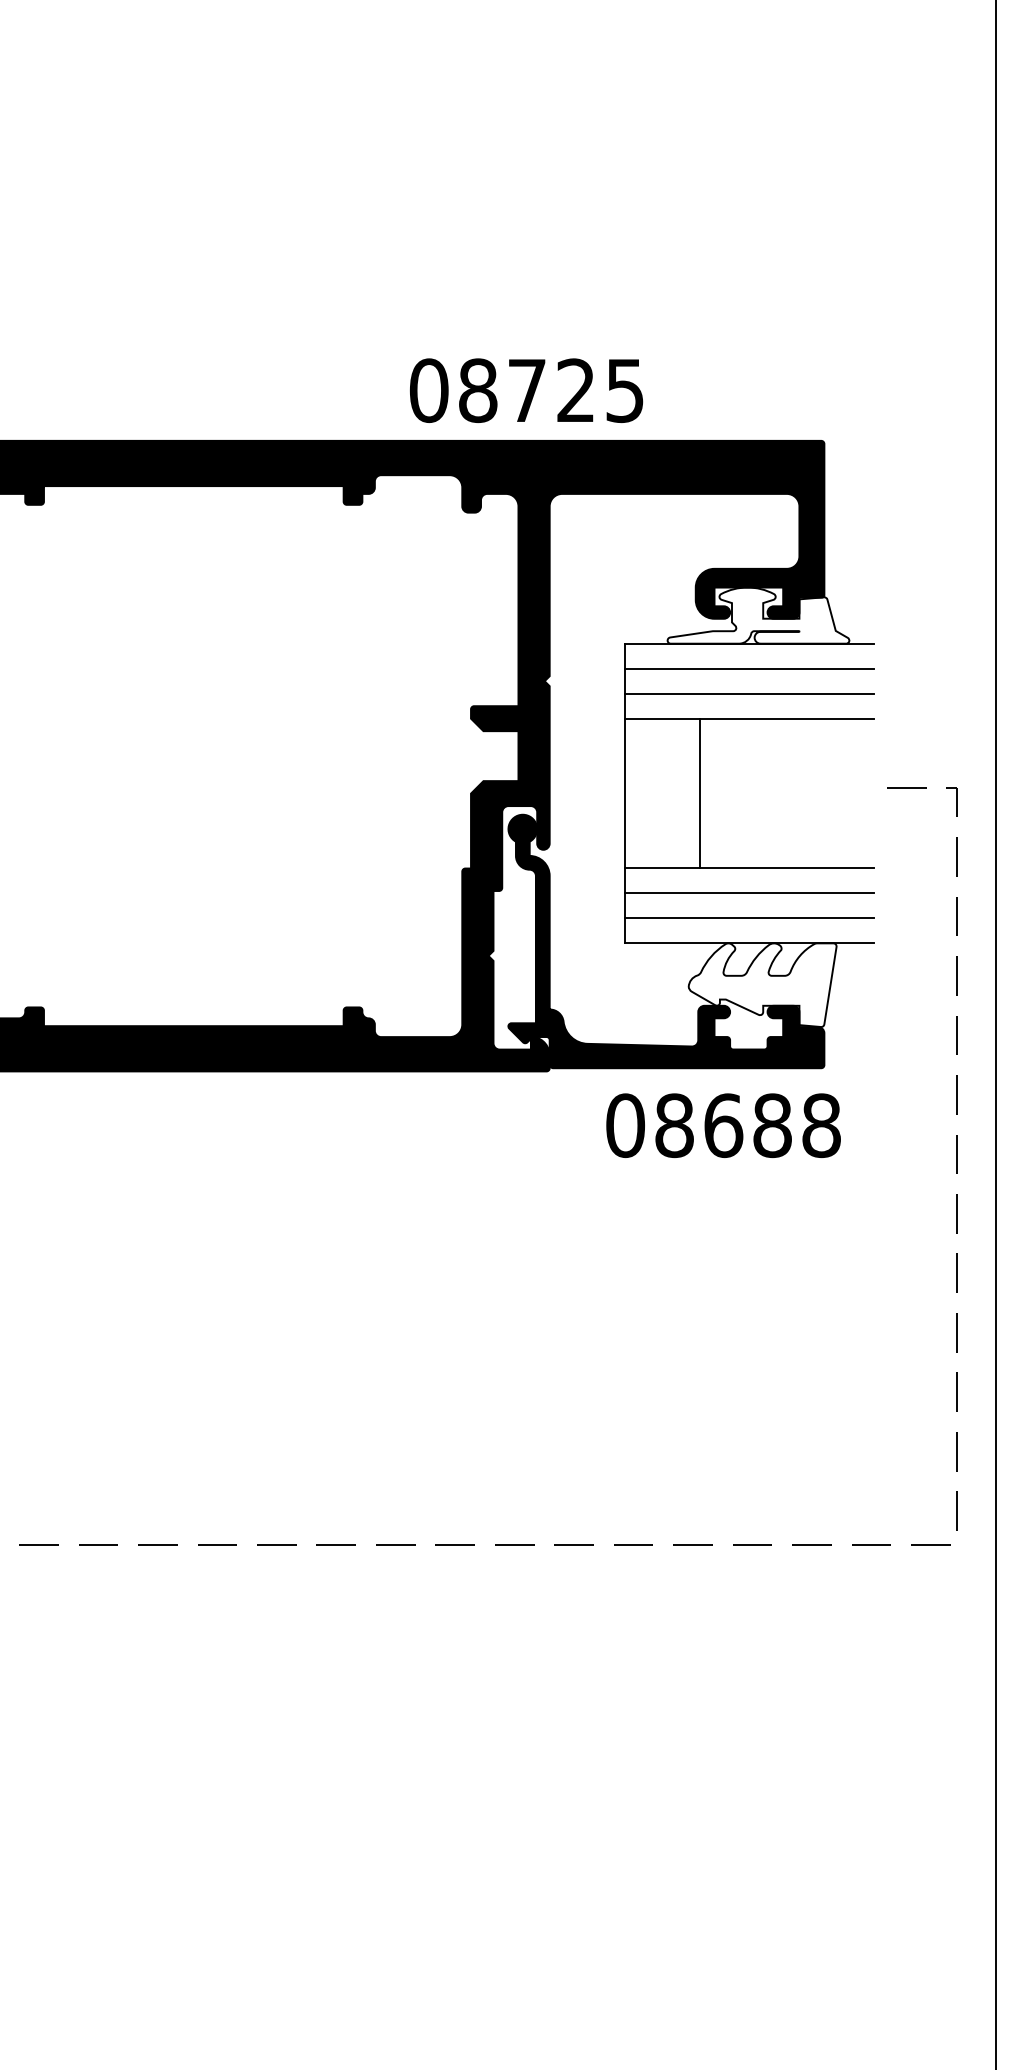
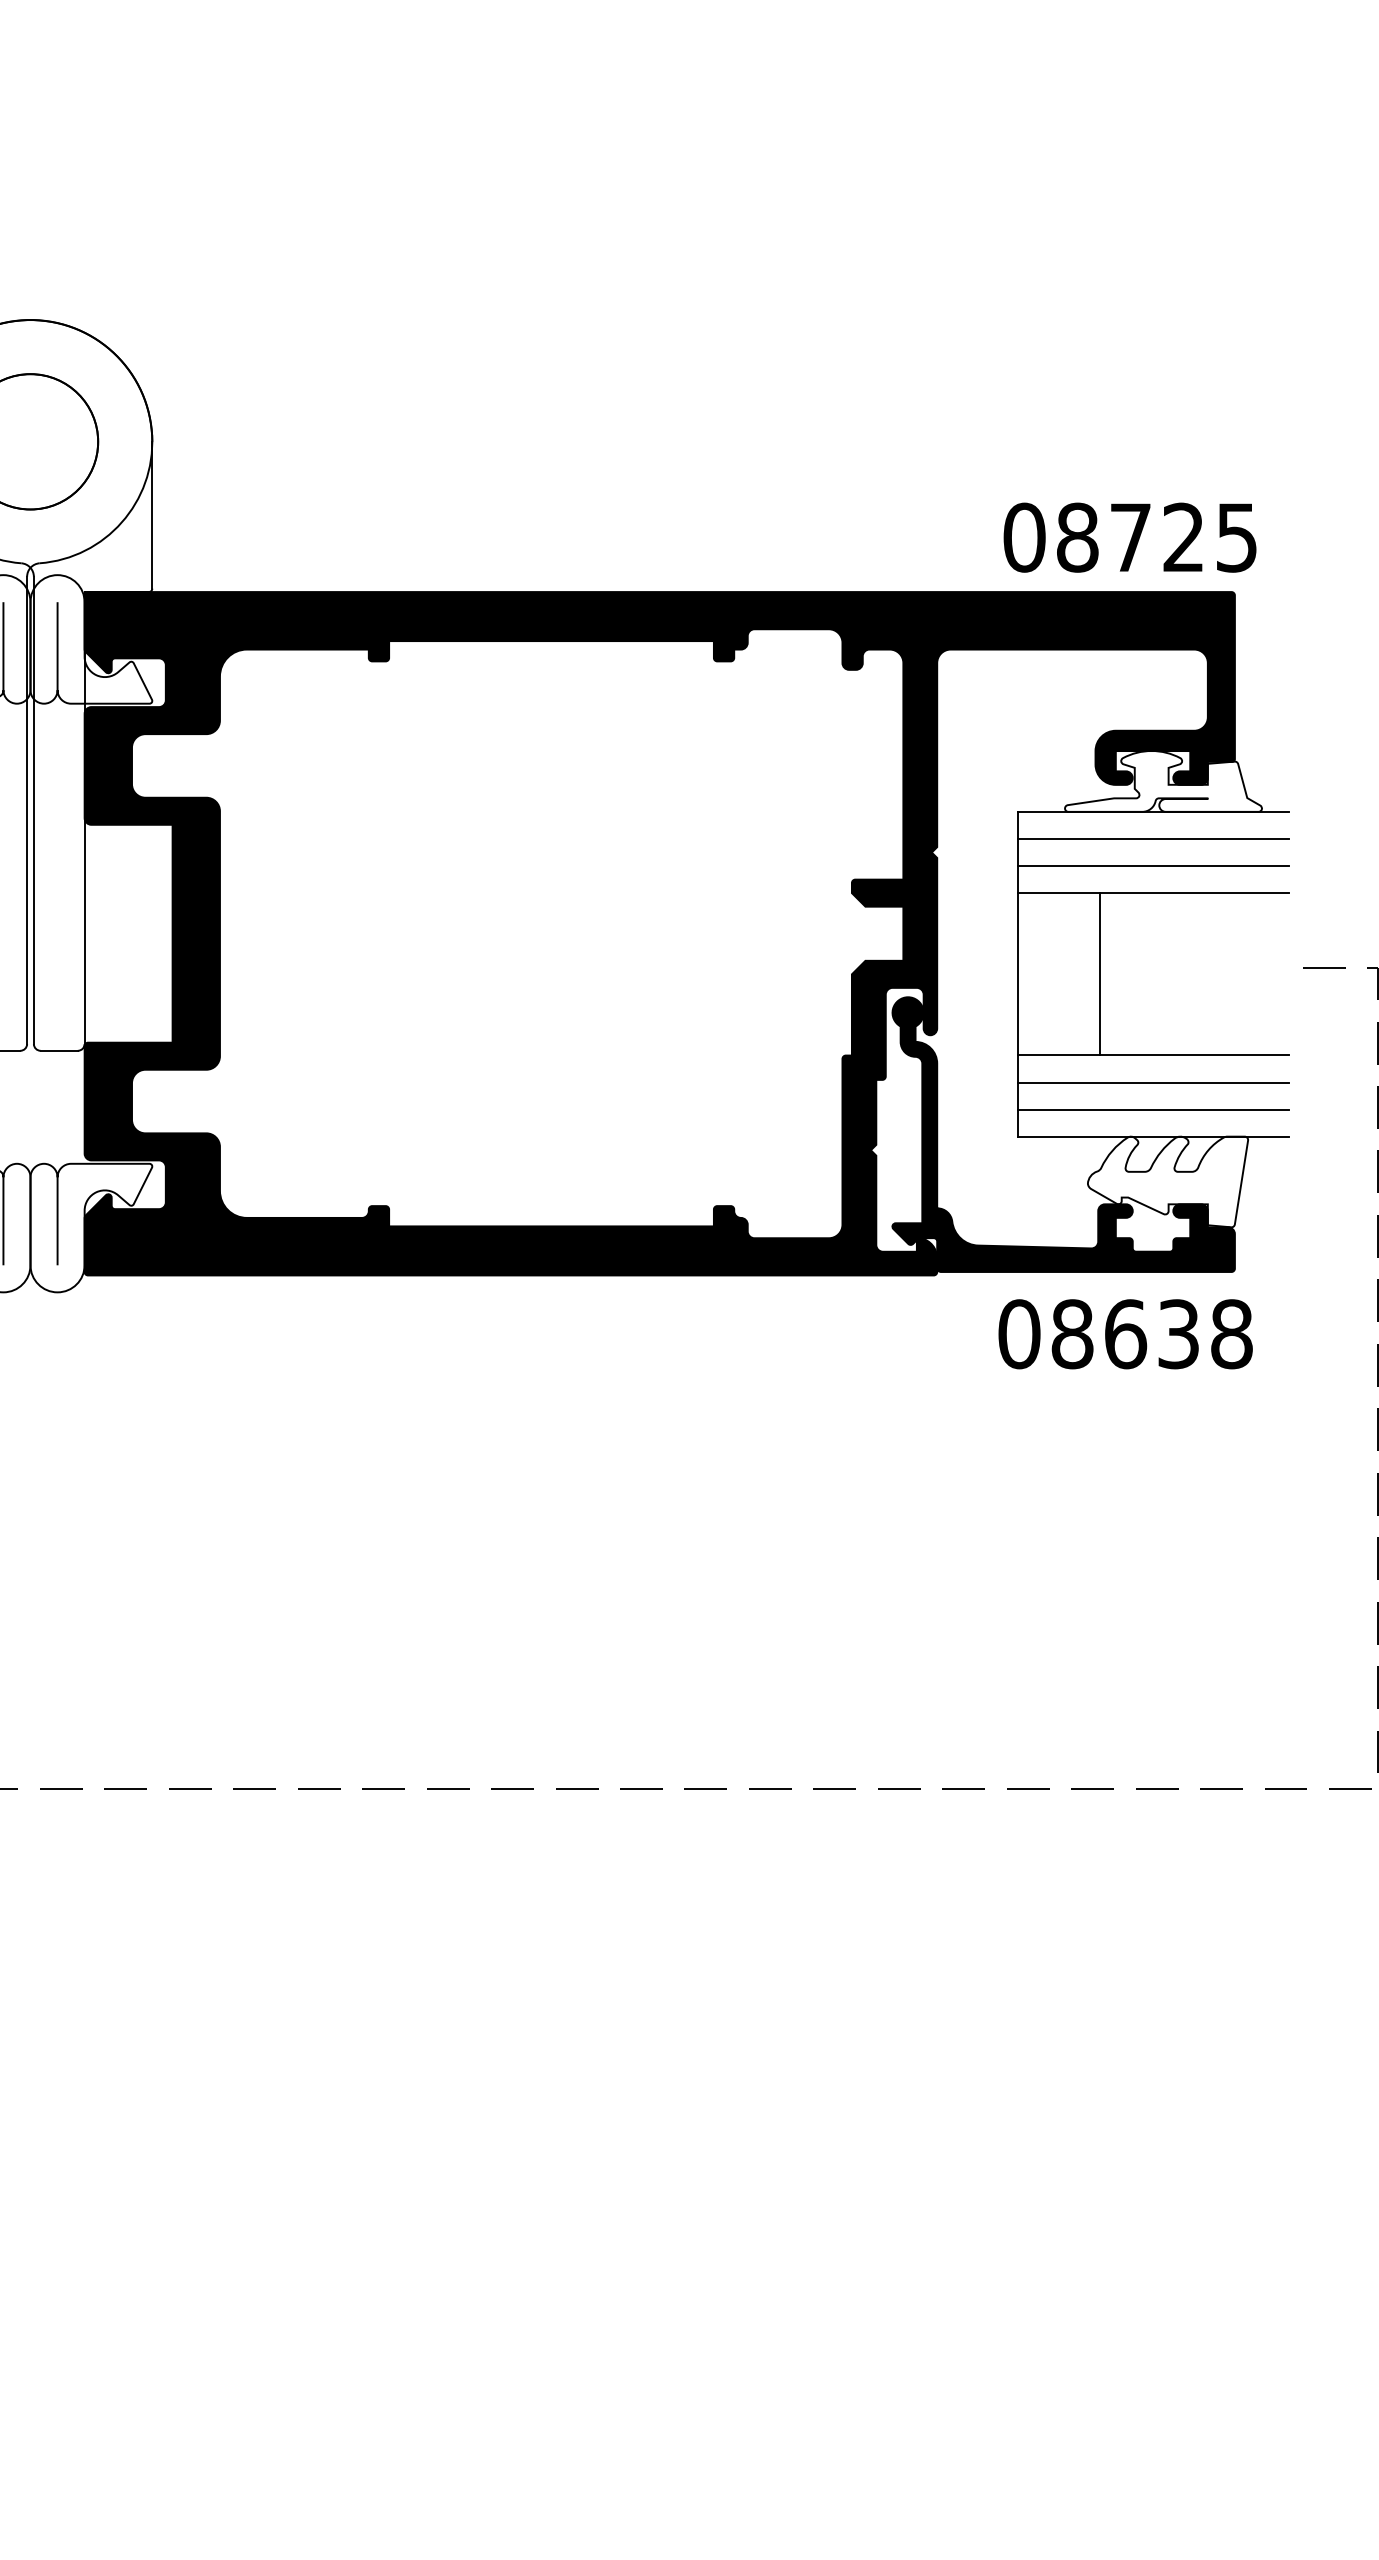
text: (525, 390) -> (1129, 537), moved
text: (772, 1125) -> (1178, 1334), 08688 -> 08638

